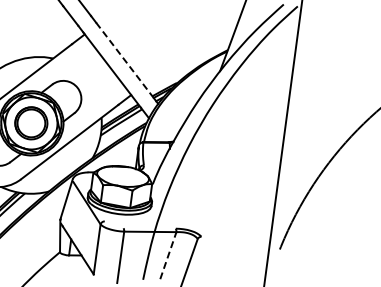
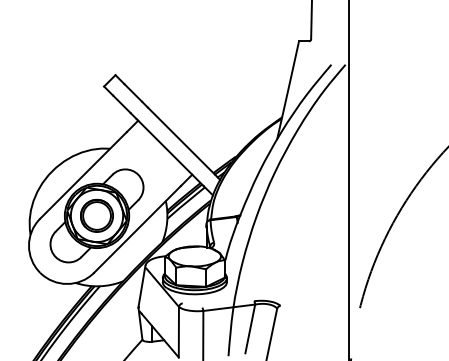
line: (124, 60) -> (181, 141), dashed -> solid
line: (168, 255) -> (250, 328), dashed -> solid

